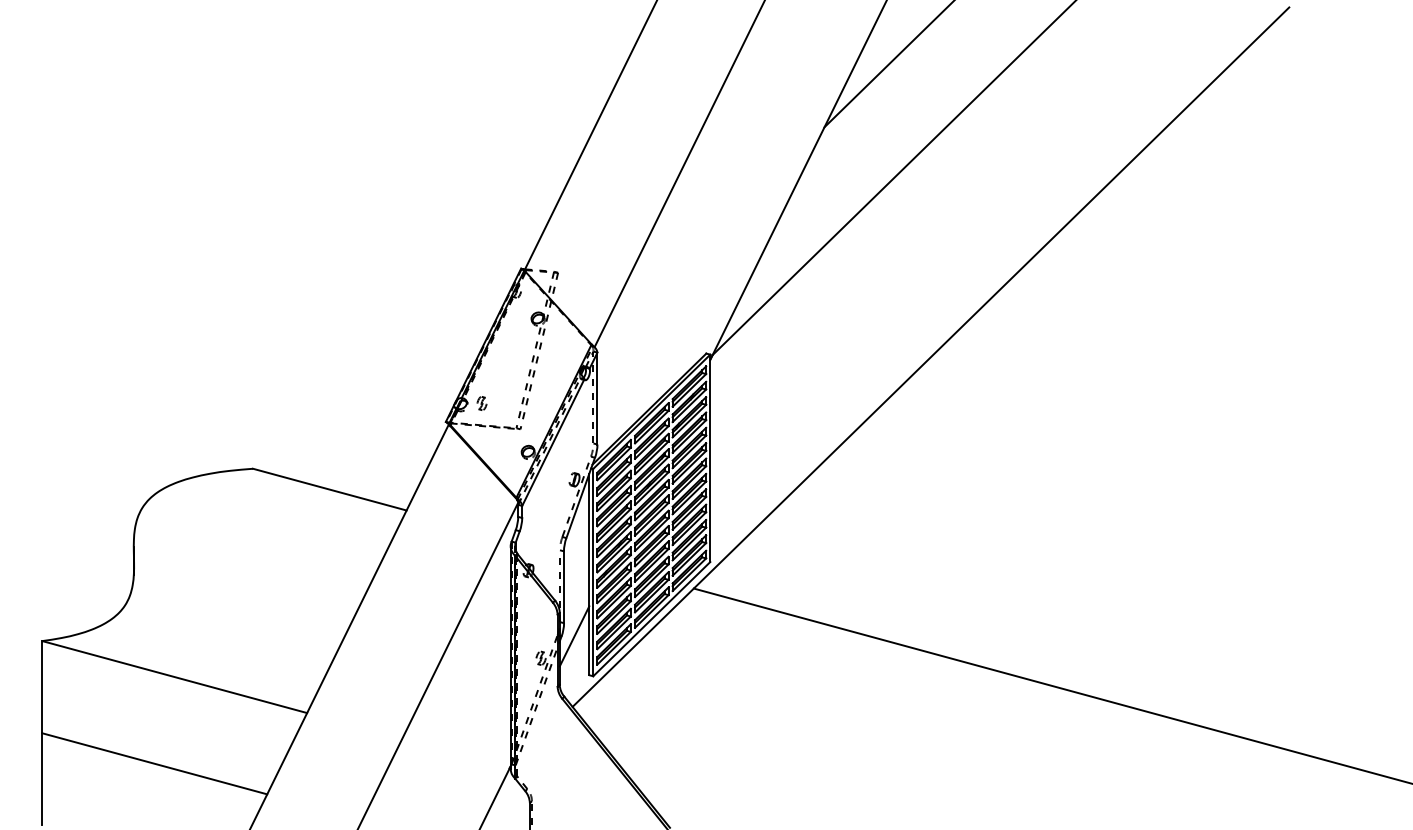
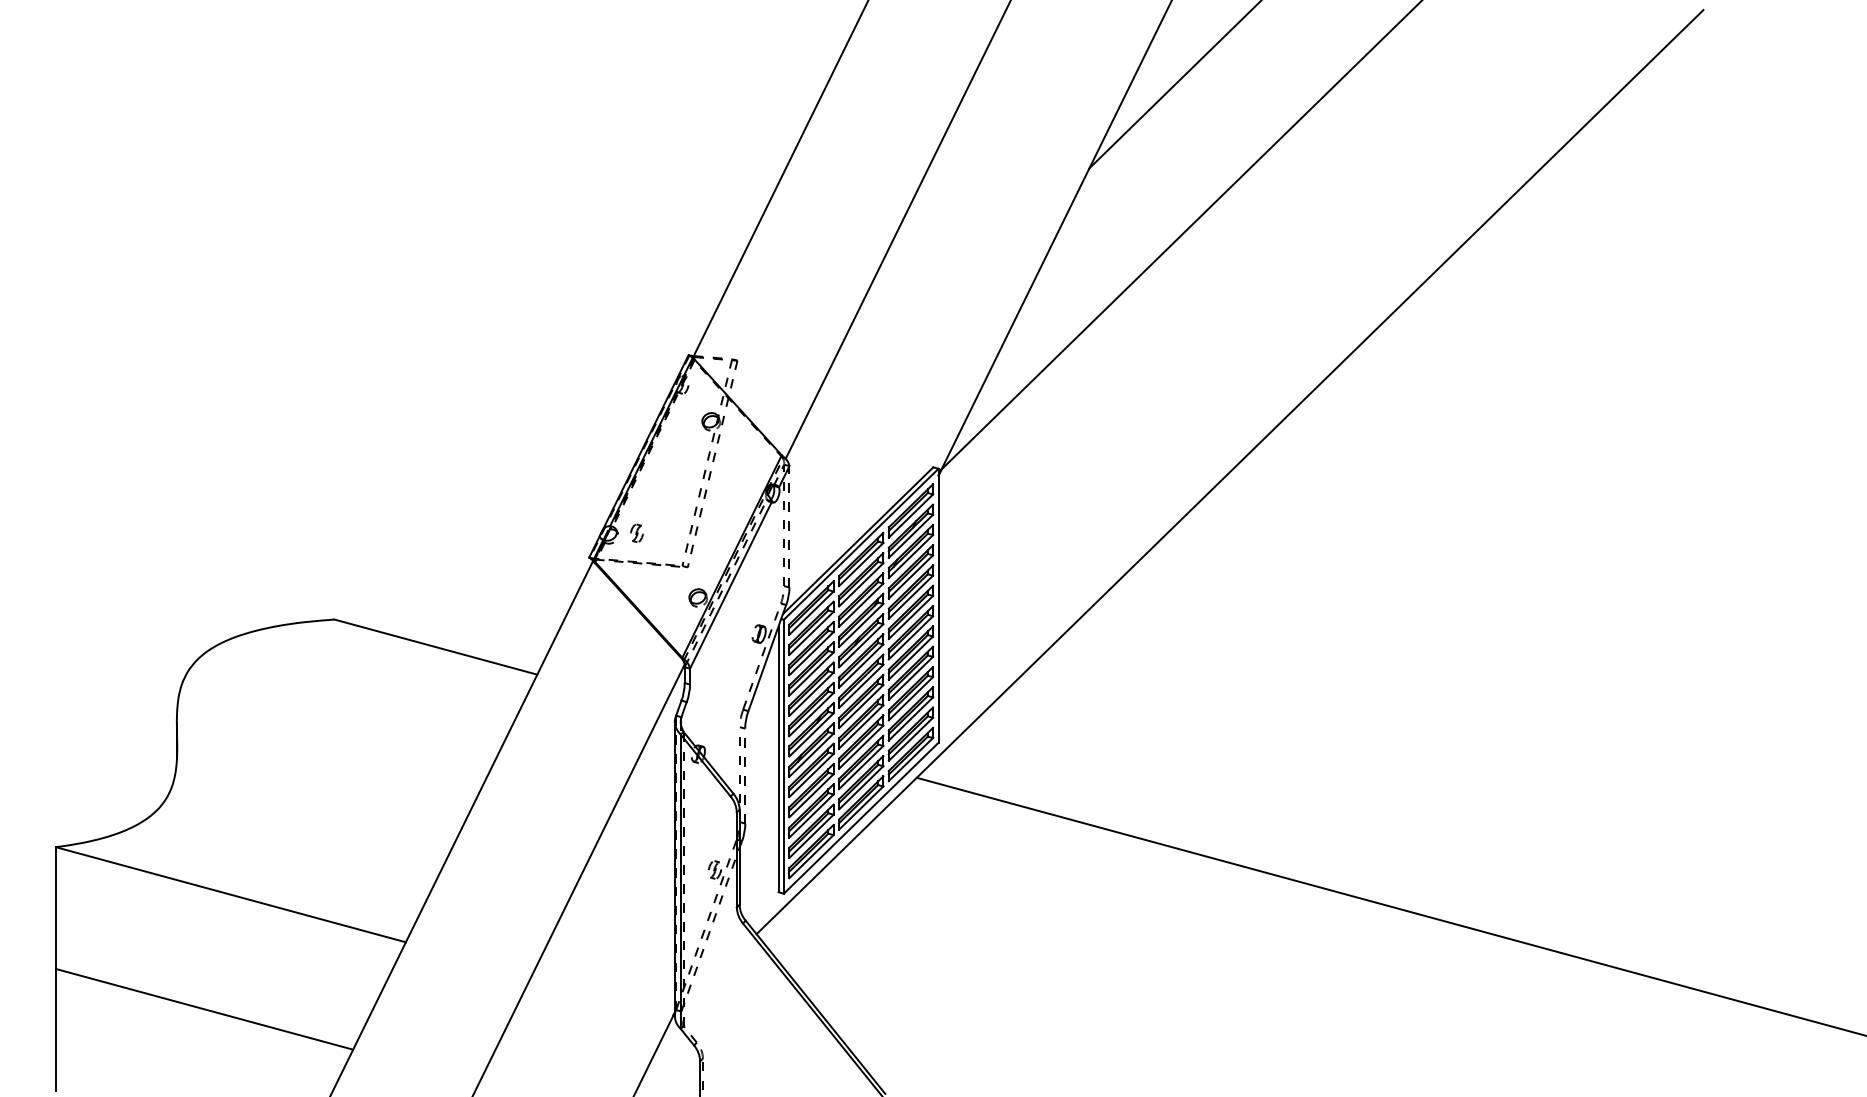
line: (597, 398) -> (789, 526), solid -> dashed
line: (564, 586) -> (745, 775), solid -> dashed
line: (574, 636) -> (758, 840), removed

